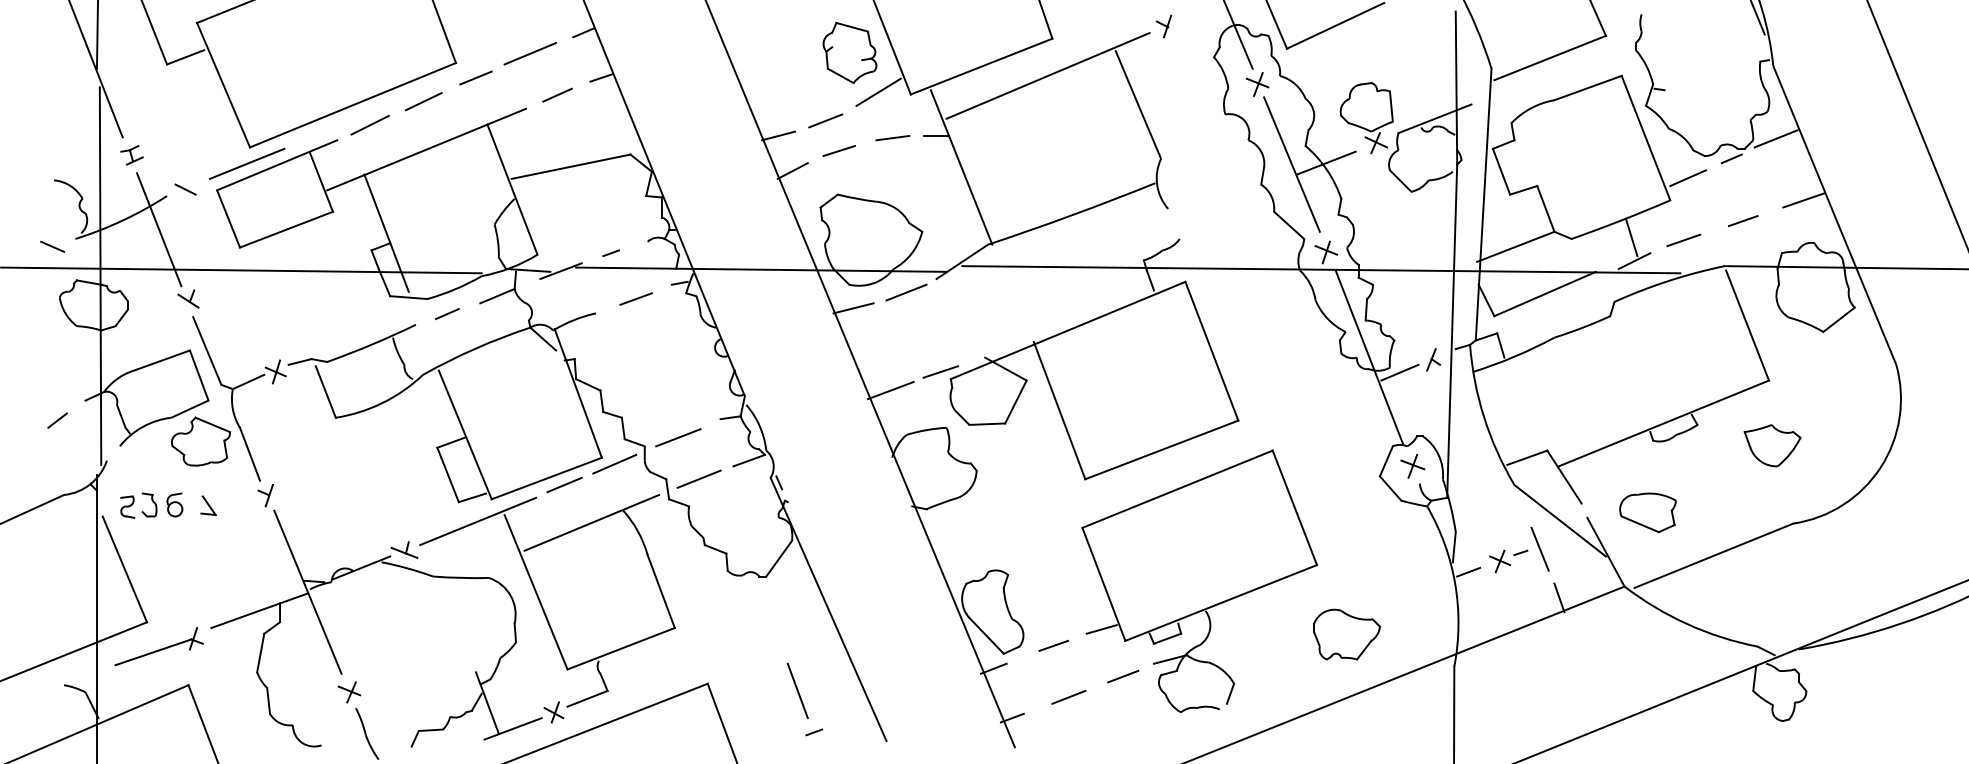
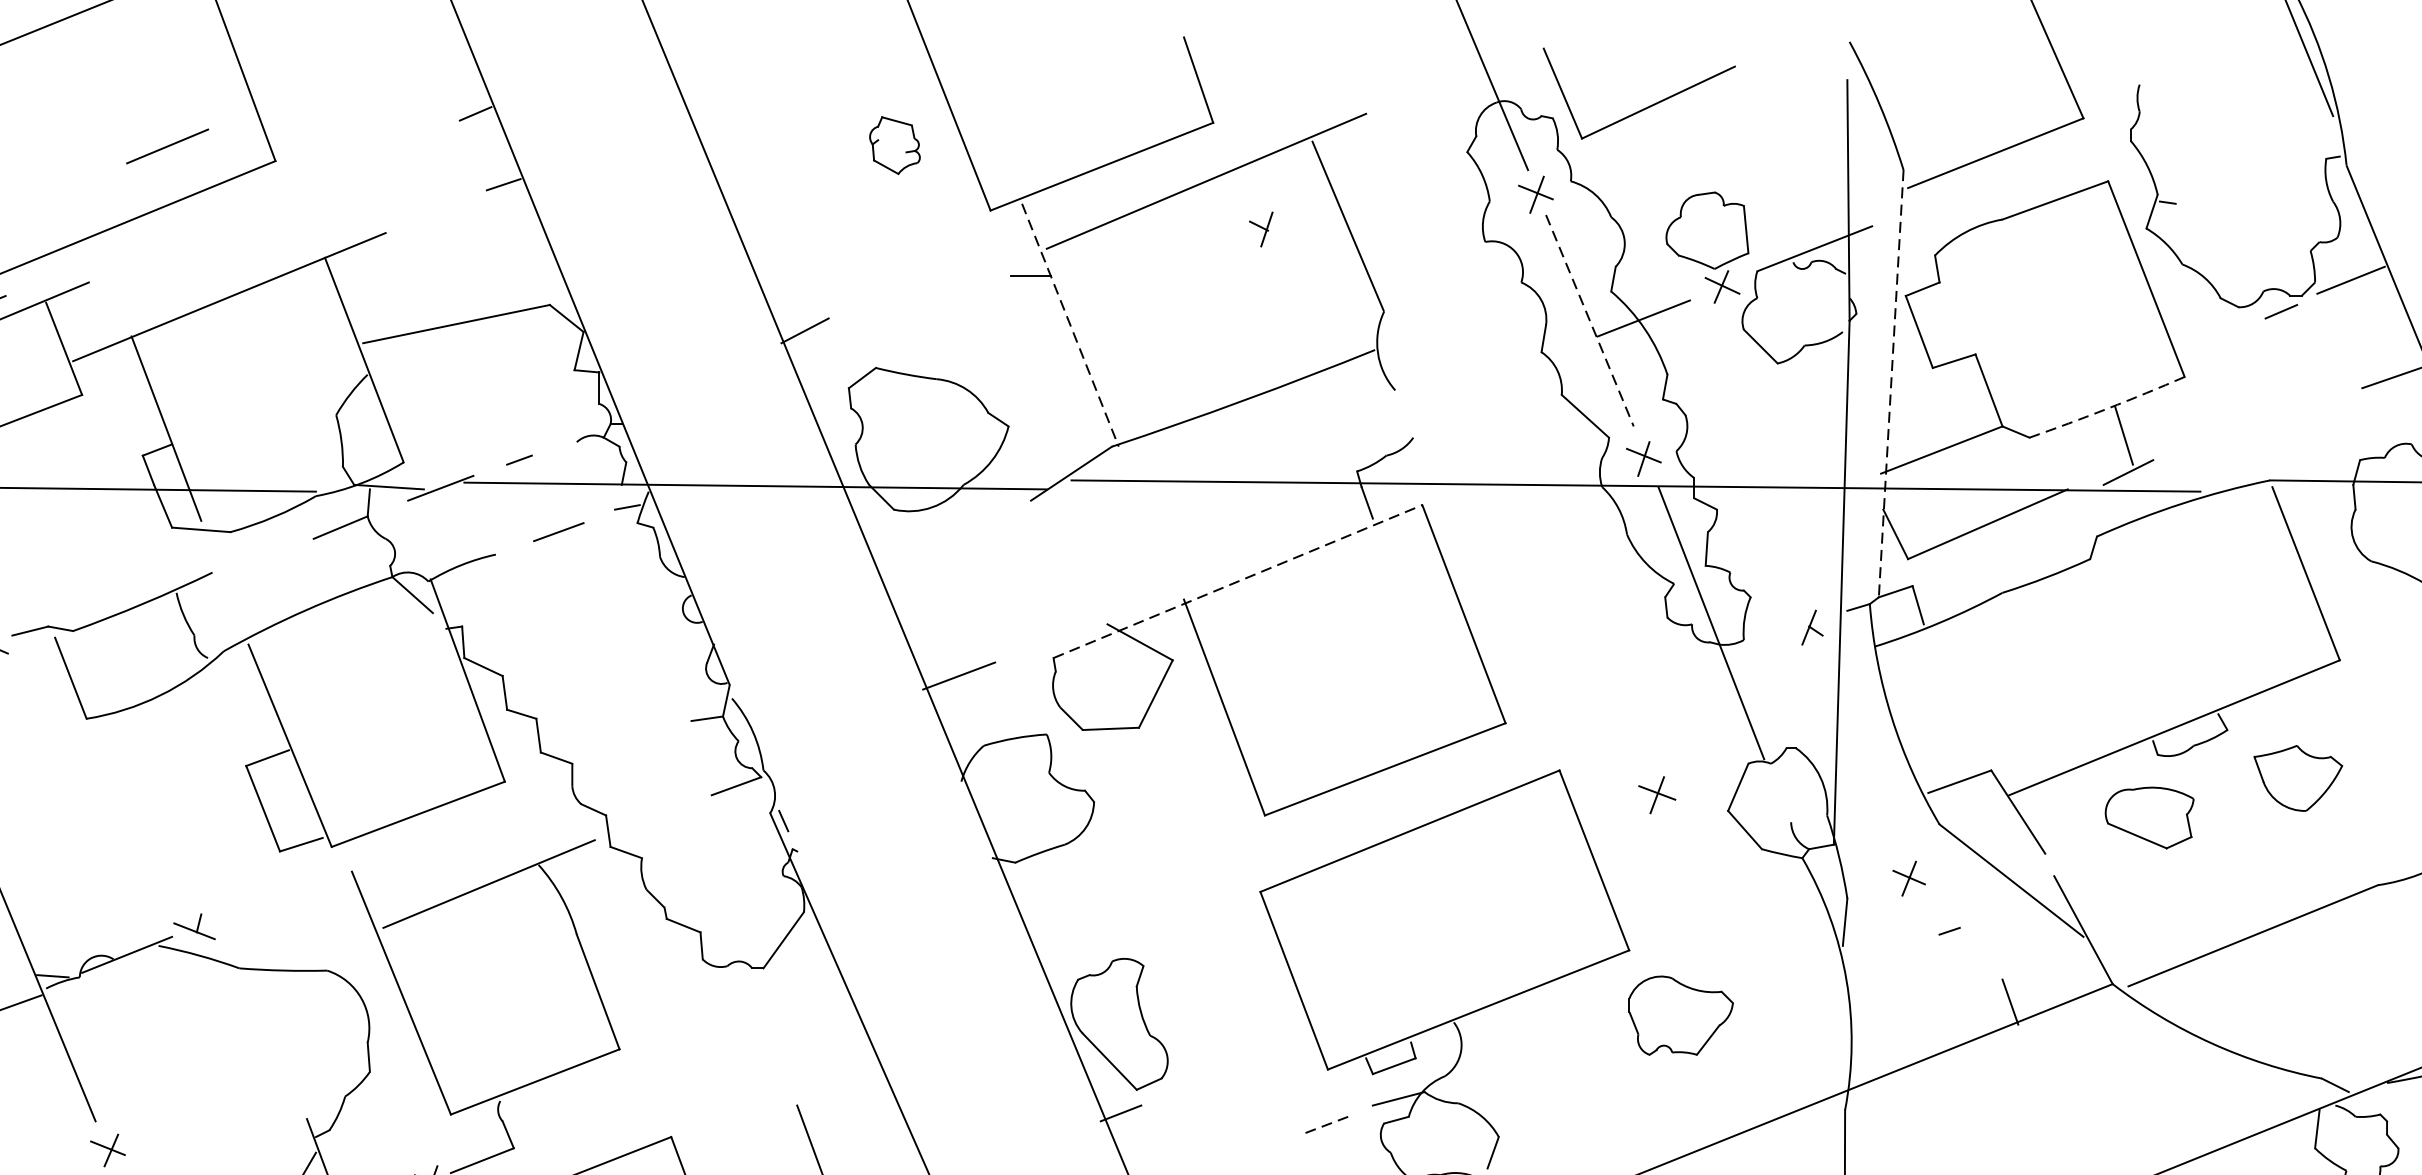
part: (1163, 26) -> (1260, 229), moved
line: (530, 53) -> (167, 146), moved
part: (849, 53) -> (894, 146), size x0.6
line: (475, 77) -> (306, 183), removed
line: (878, 91) -> (939, 205), removed
line: (557, 94) -> (435, 210), removed
line: (423, 101) -> (224, 221), removed
line: (825, 120) -> (856, 251), removed
line: (369, 124) -> (139, 257), removed
line: (778, 135) -> (782, 275), removed
line: (892, 137) -> (961, 278), removed
line: (839, 151) -> (878, 300), removed
line: (1291, 164) -> (1589, 320), solid -> dashed
line: (961, 167) -> (1070, 325), solid -> dashed
line: (1688, 178) -> (2213, 342), removed
line: (1483, 205) -> (1890, 385), solid -> dashed
arc: (1621, 220) -> (2107, 408), solid -> dashed
line: (1742, 221) -> (2298, 410), removed
line: (1683, 240) -> (2205, 440), removed
line: (906, 292) -> (983, 521), removed
line: (853, 308) -> (900, 547), removed
line: (446, 314) -> (260, 556), removed
line: (1068, 330) -> (1238, 581), solid -> dashed
line: (940, 371) -> (1037, 646), removed
line: (1399, 372) -> (1758, 647), removed
line: (678, 437) -> (625, 749), removed
part: (1772, 445) -> (2298, 778), moved
line: (614, 463) -> (524, 790), removed
part: (1412, 466) -> (1656, 795), moved
line: (698, 478) -> (656, 814), removed
line: (564, 484) -> (446, 823), removed
part: (1647, 512) -> (2148, 817), moved
line: (478, 521) -> (310, 881), removed
line: (1539, 548) -> (1979, 924), removed
part: (1500, 561) -> (1909, 878), moved
line: (1468, 571) -> (1867, 960), removed
line: (1101, 629) -> (1290, 1051), removed
part: (1346, 634) -> (1680, 1015), moved
line: (1053, 645) -> (1214, 1076), removed
line: (1122, 676) -> (1323, 1125), solid -> dashed
line: (1068, 696) -> (1238, 1157), removed

